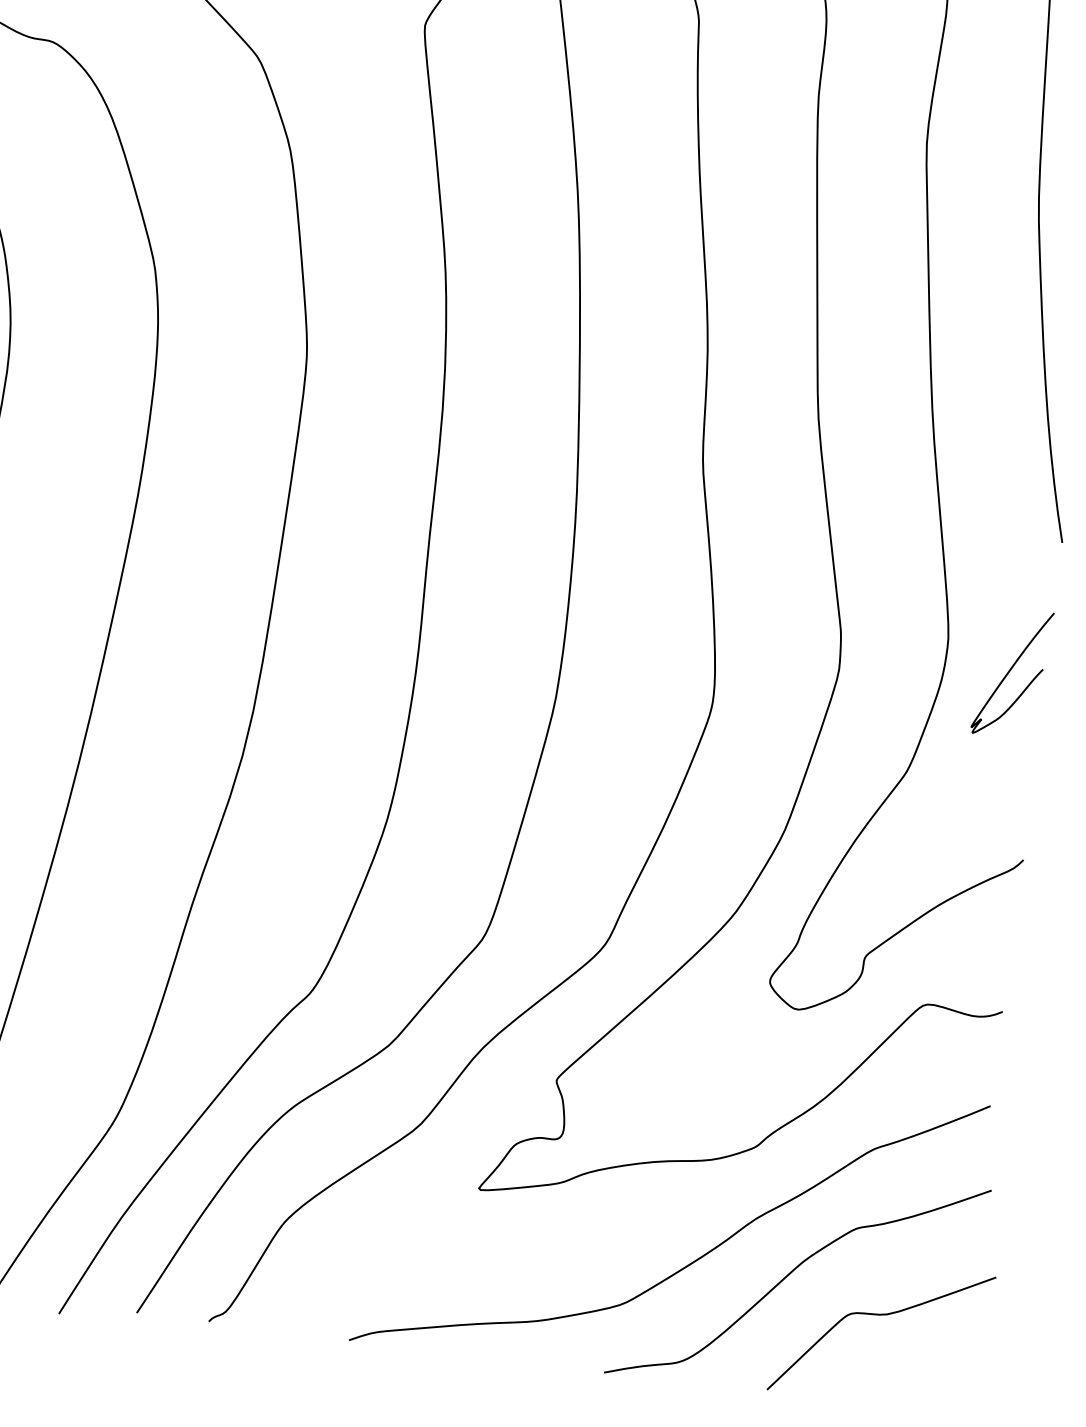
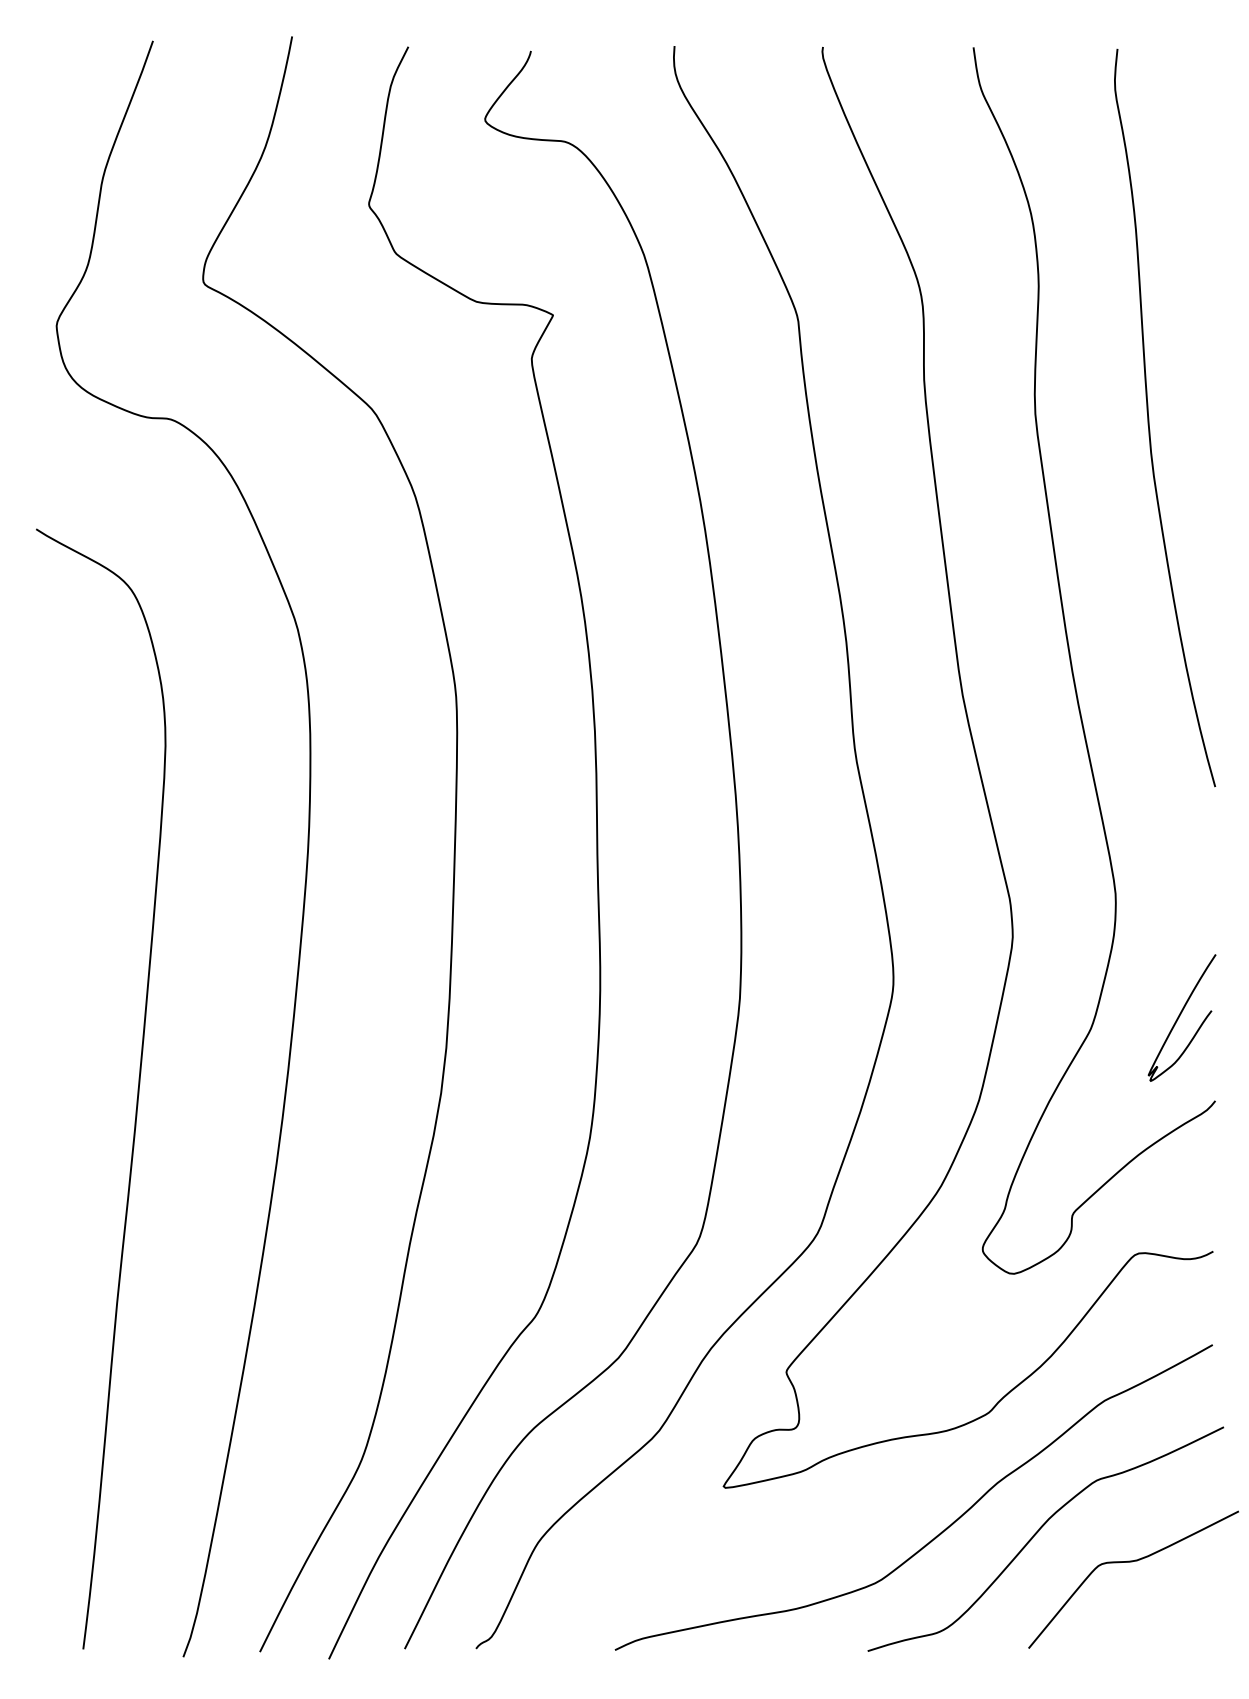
curve: (1010, 671) -> (1180, 1016), moved

